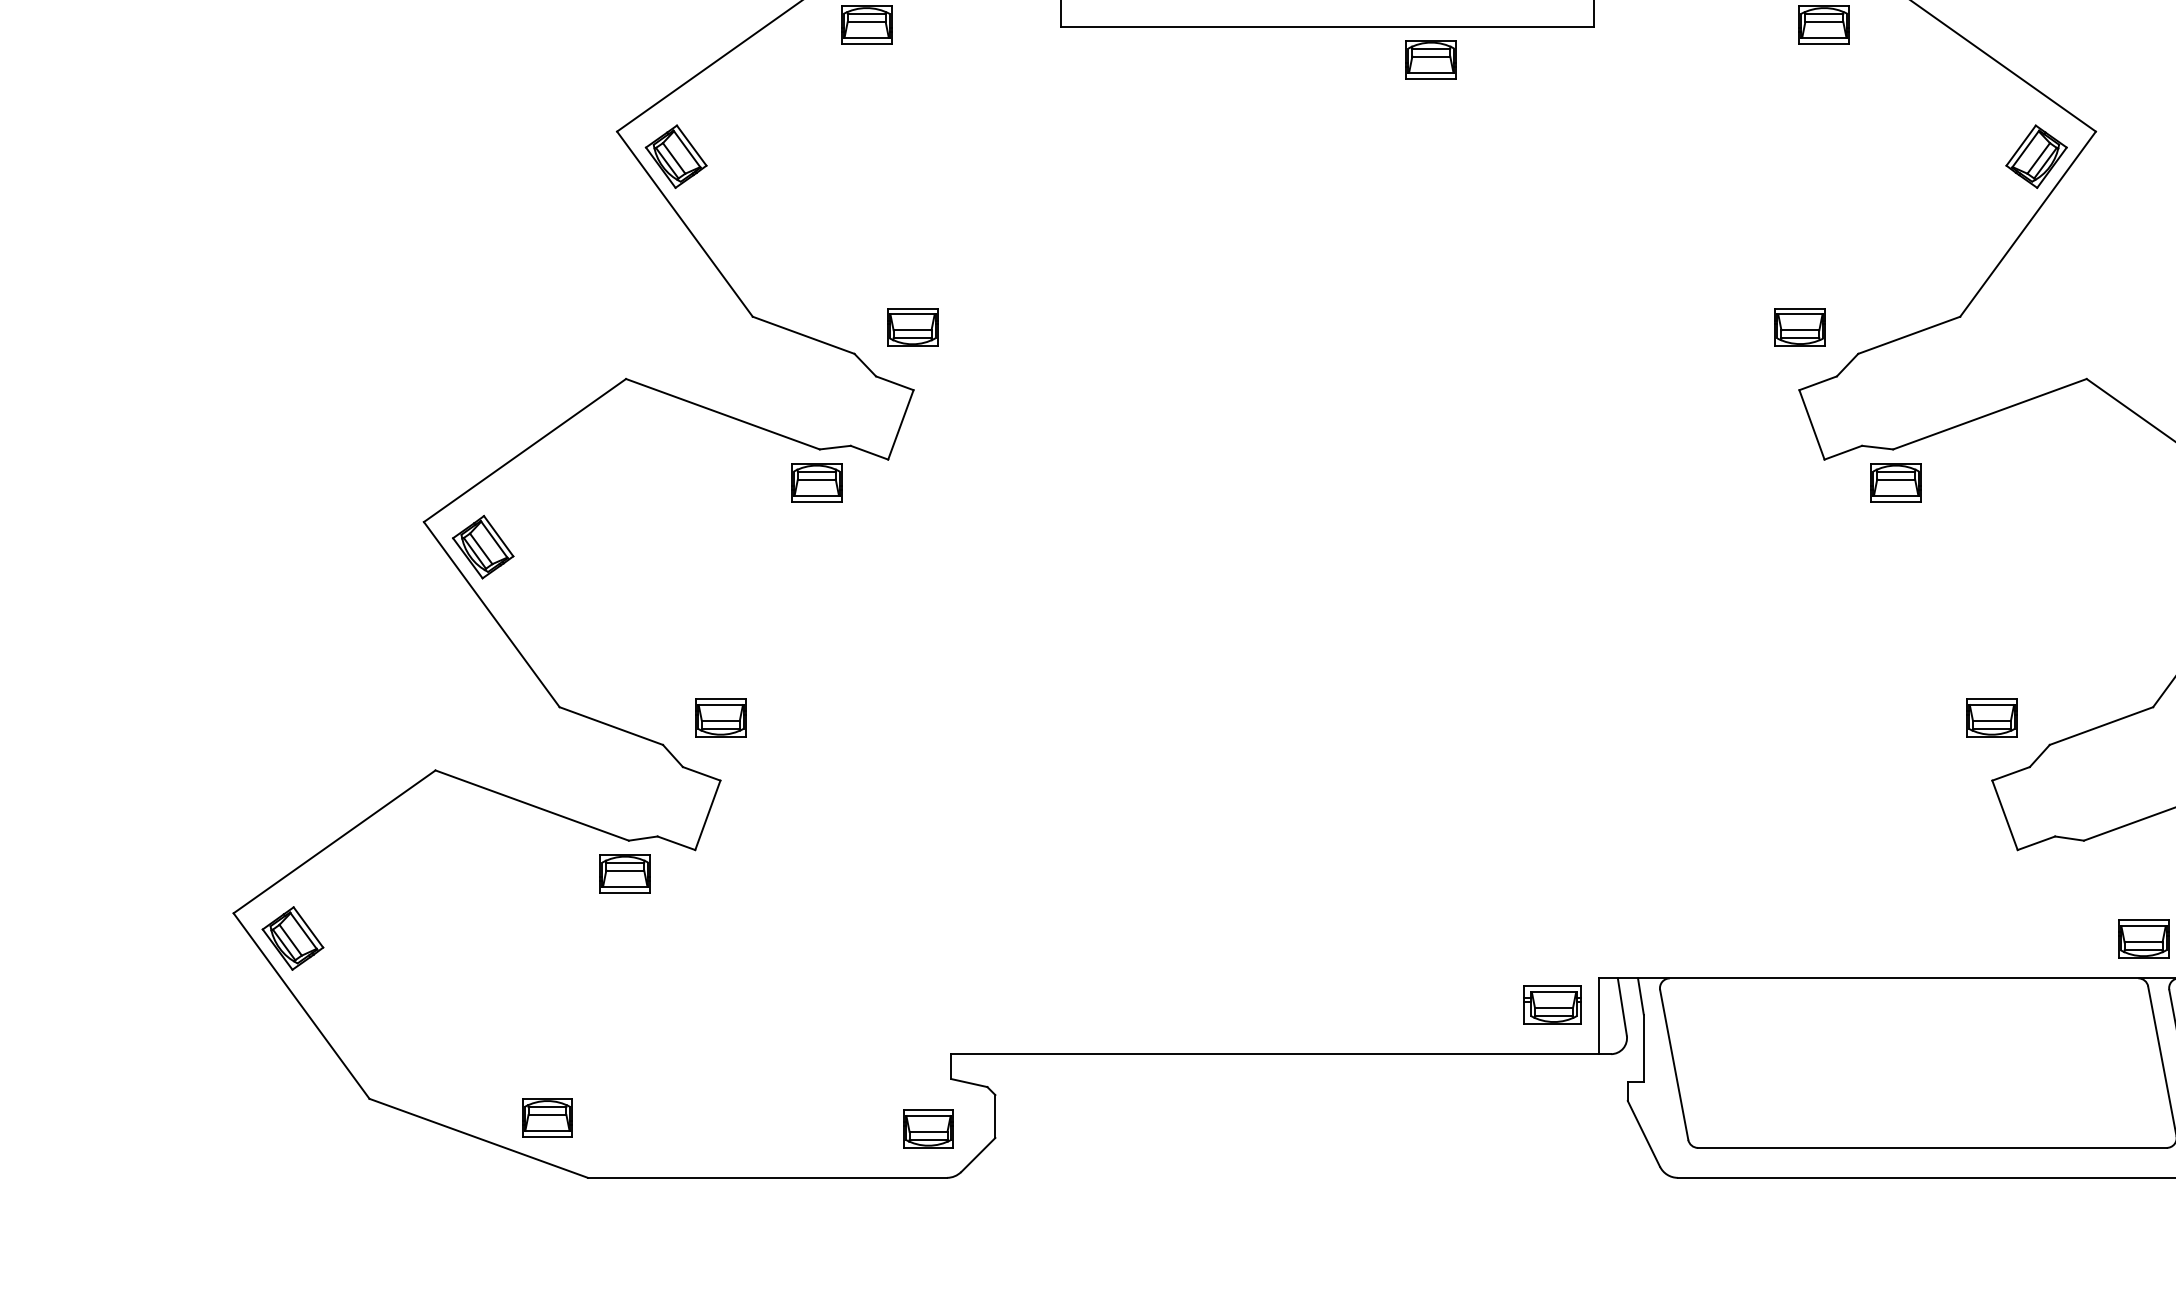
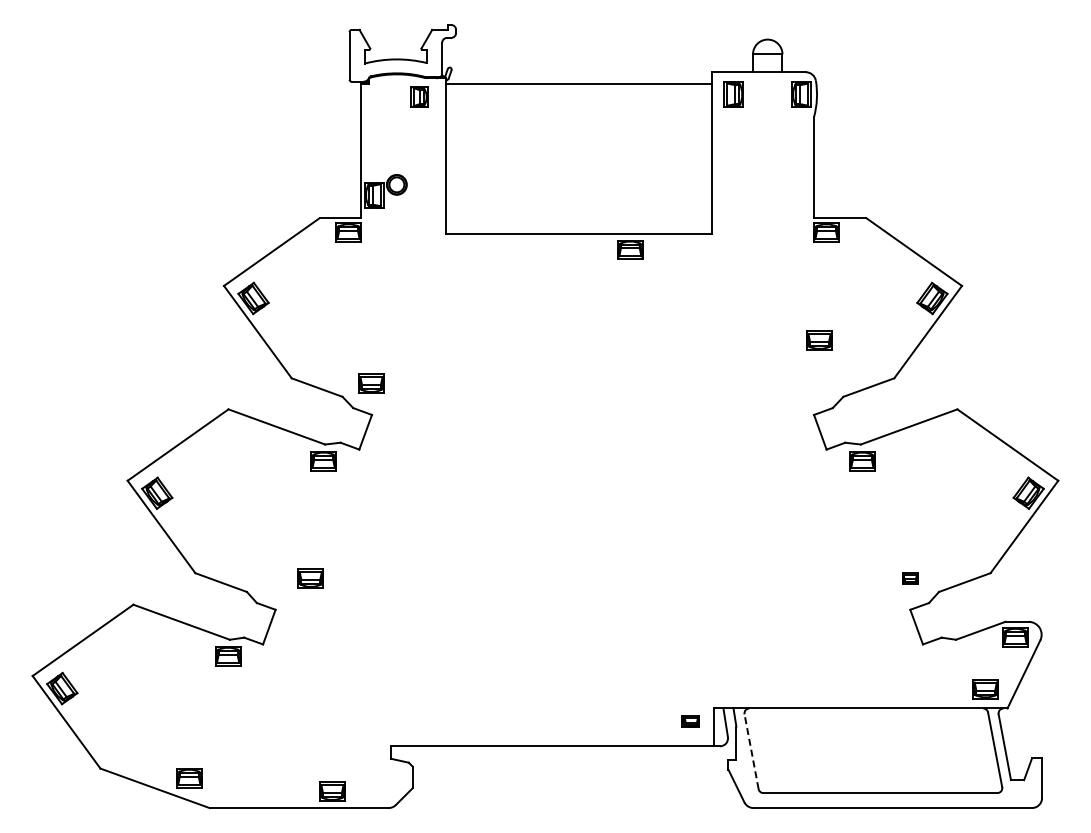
part: (1800, 327) -> (819, 340), moved
part: (720, 717) -> (310, 578), moved
part: (1992, 717) -> (910, 578), size x0.6
part: (1551, 1004) -> (690, 721), size x0.6
line: (1674, 1064) -> (751, 751), solid -> dashed
part: (928, 1128) -> (332, 791), moved

